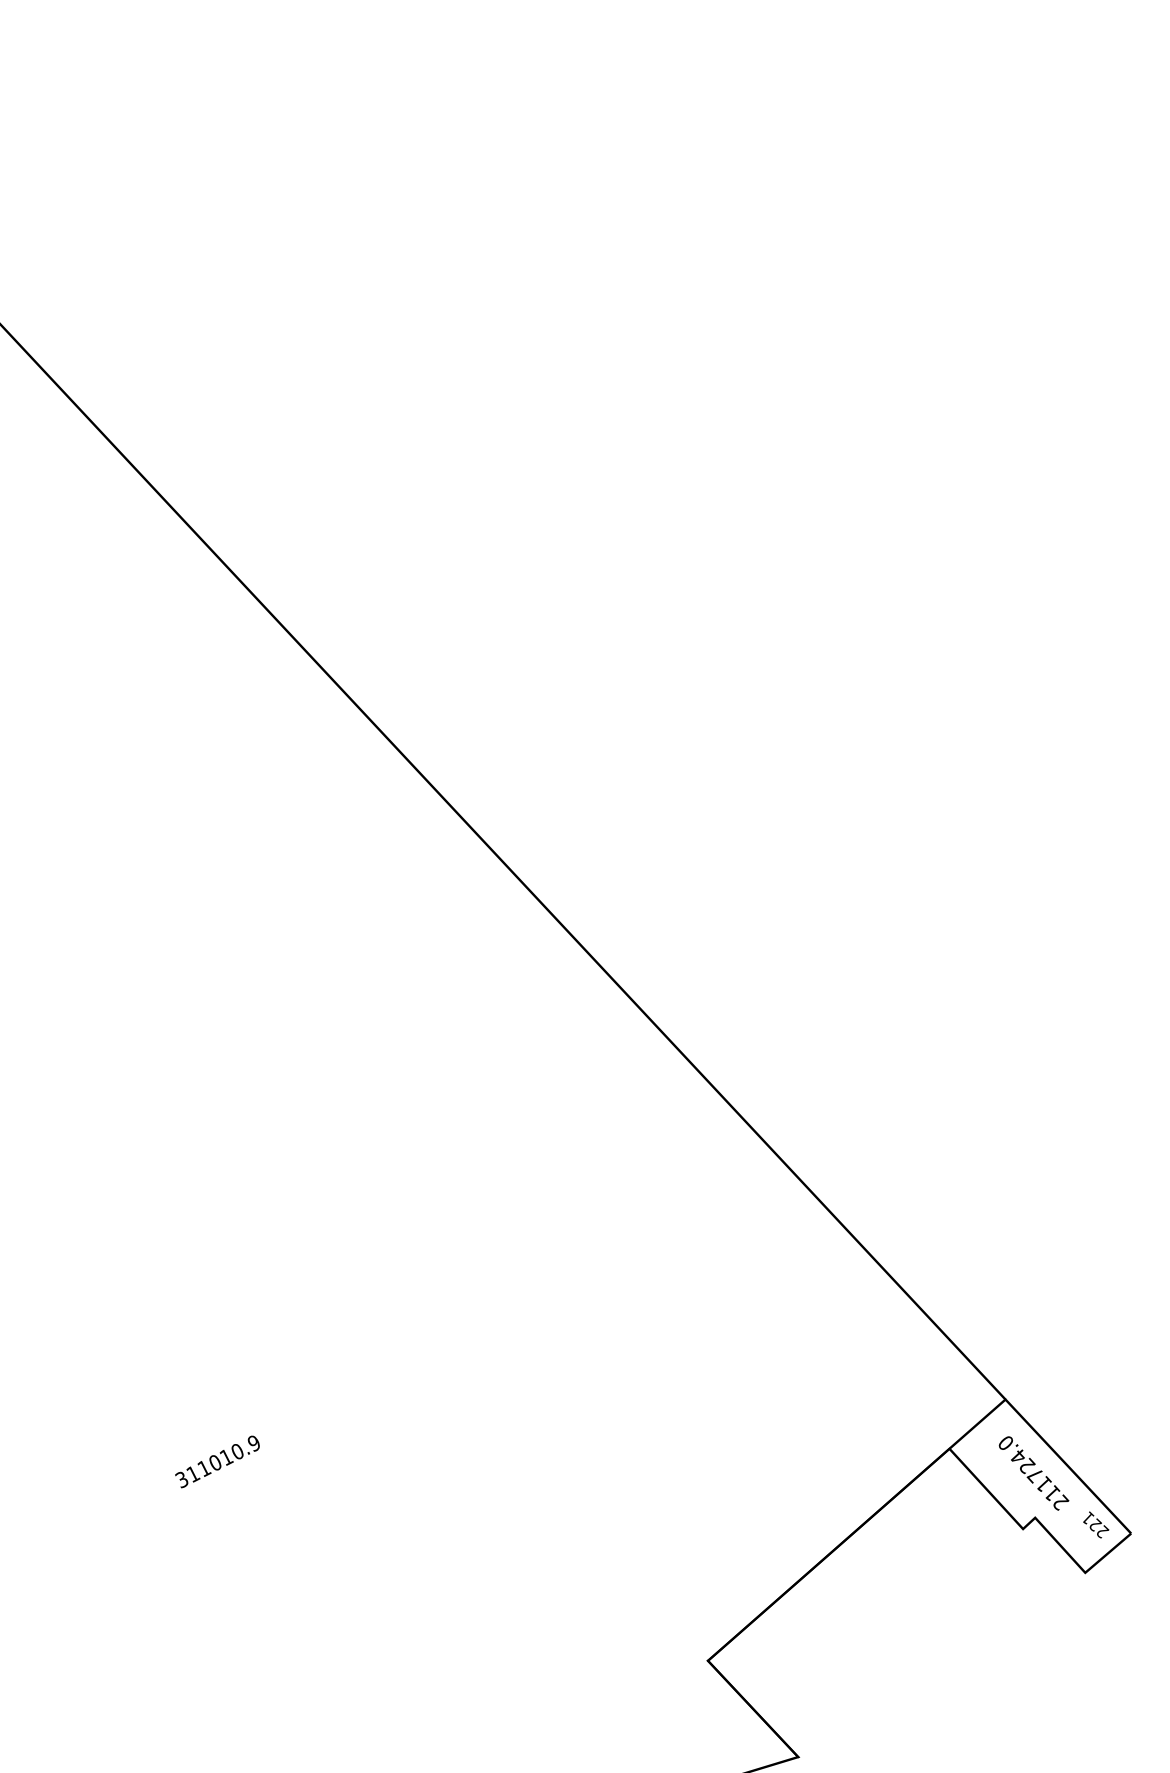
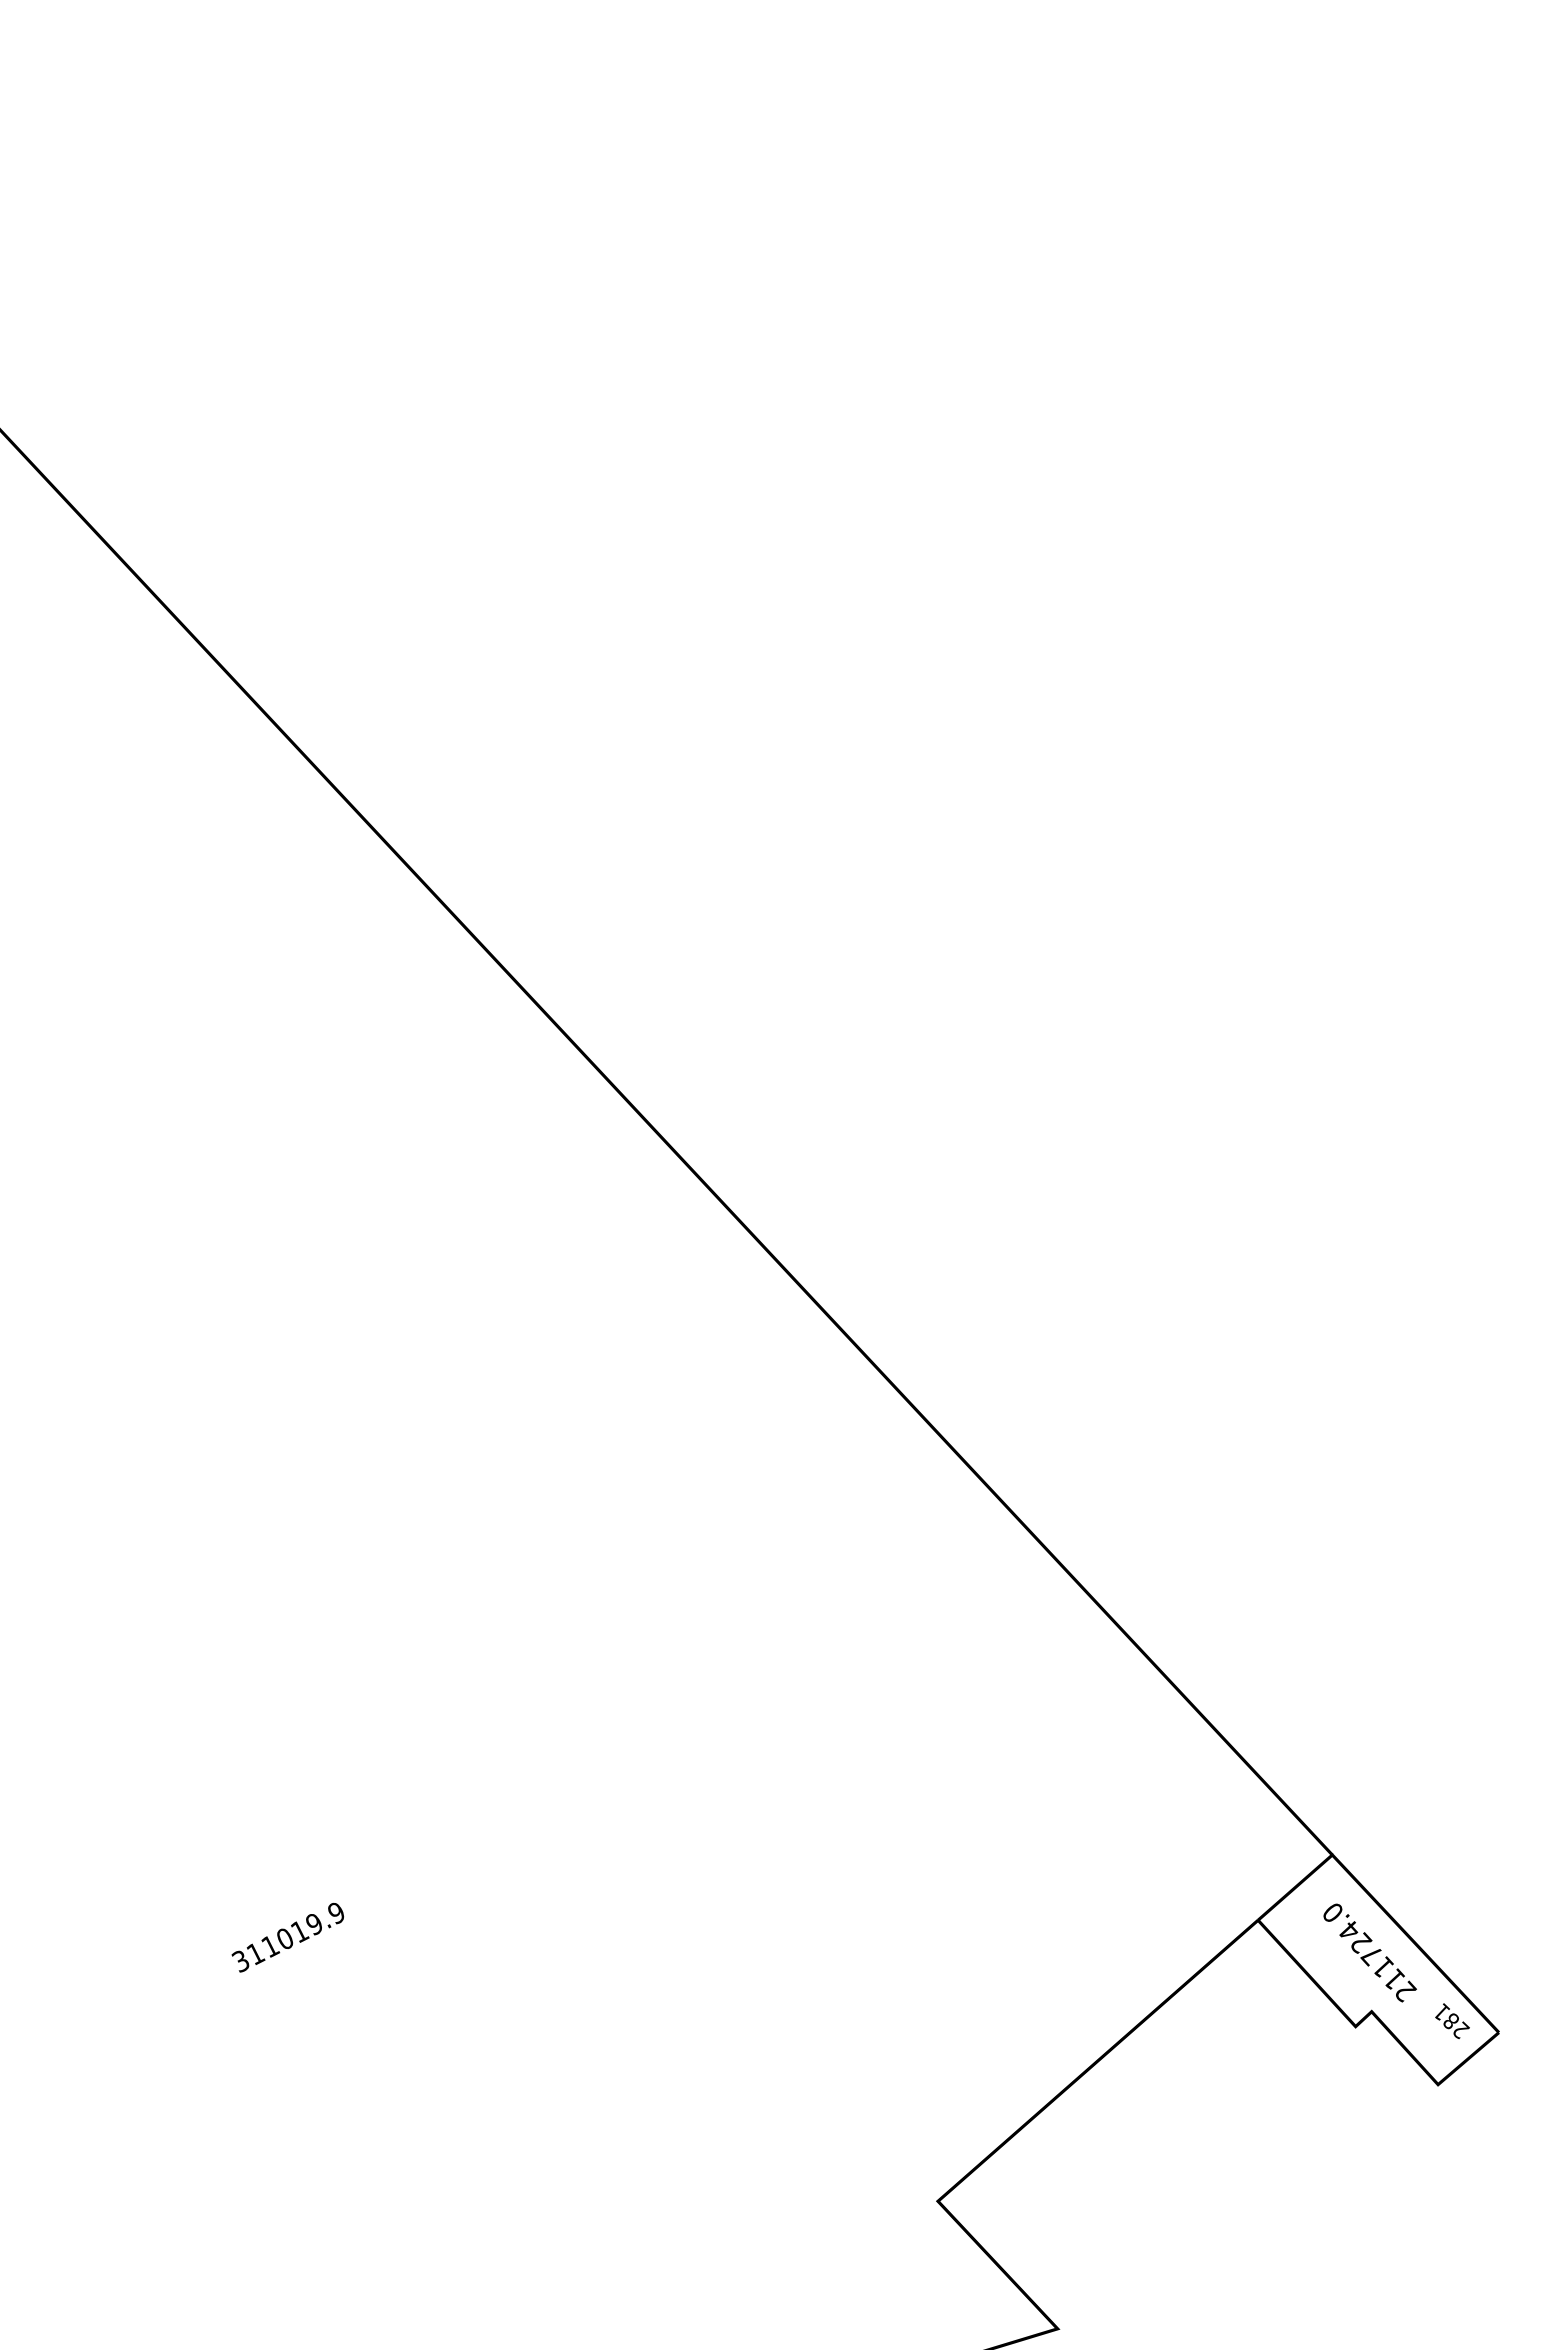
text: (237, 1451) -> (314, 1924), 311010.9 -> 311019.9
text: (1095, 1525) -> (1451, 2021), 221 -> 281

